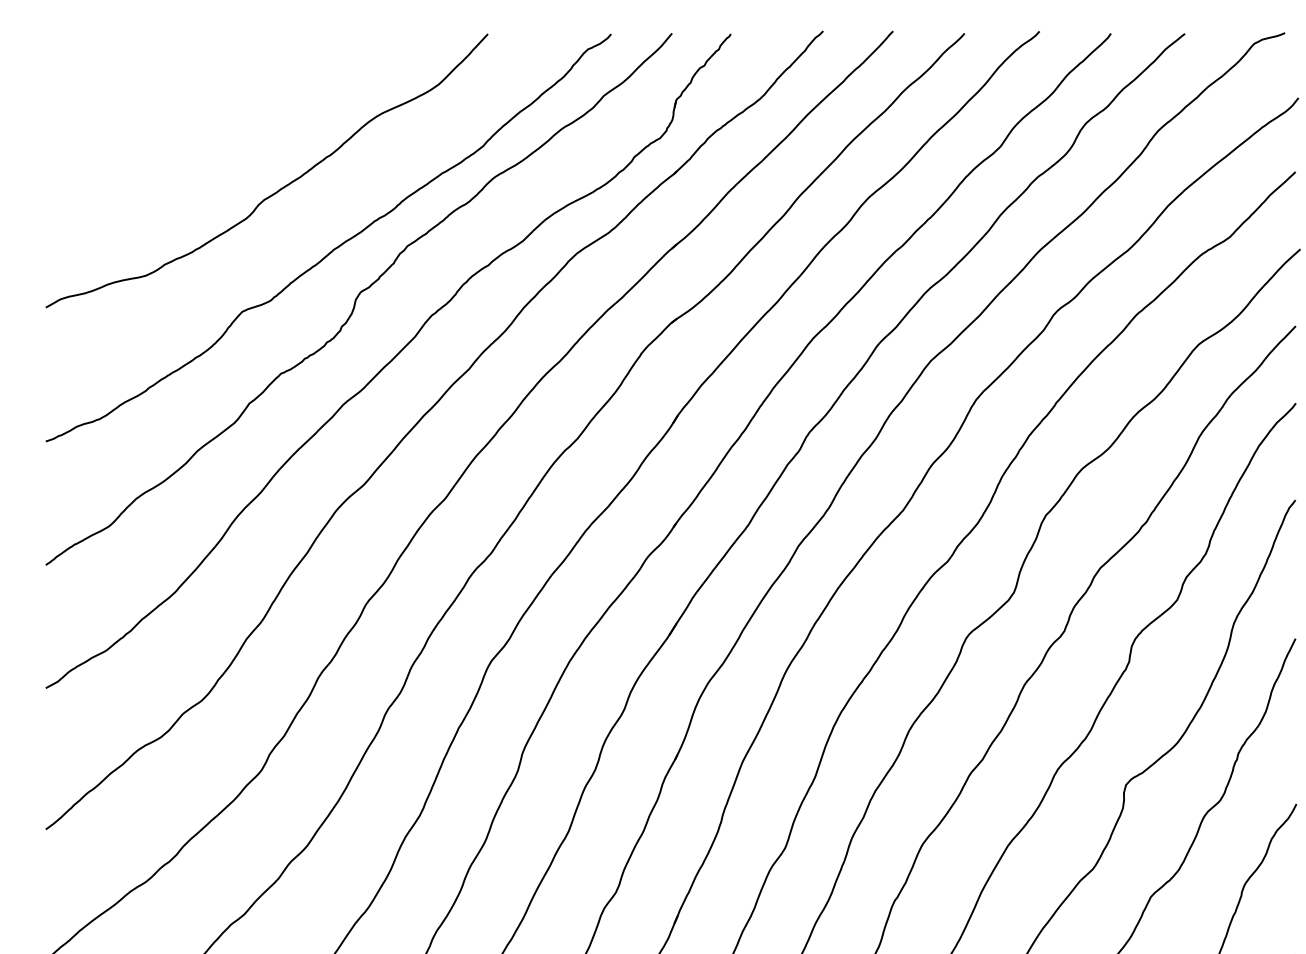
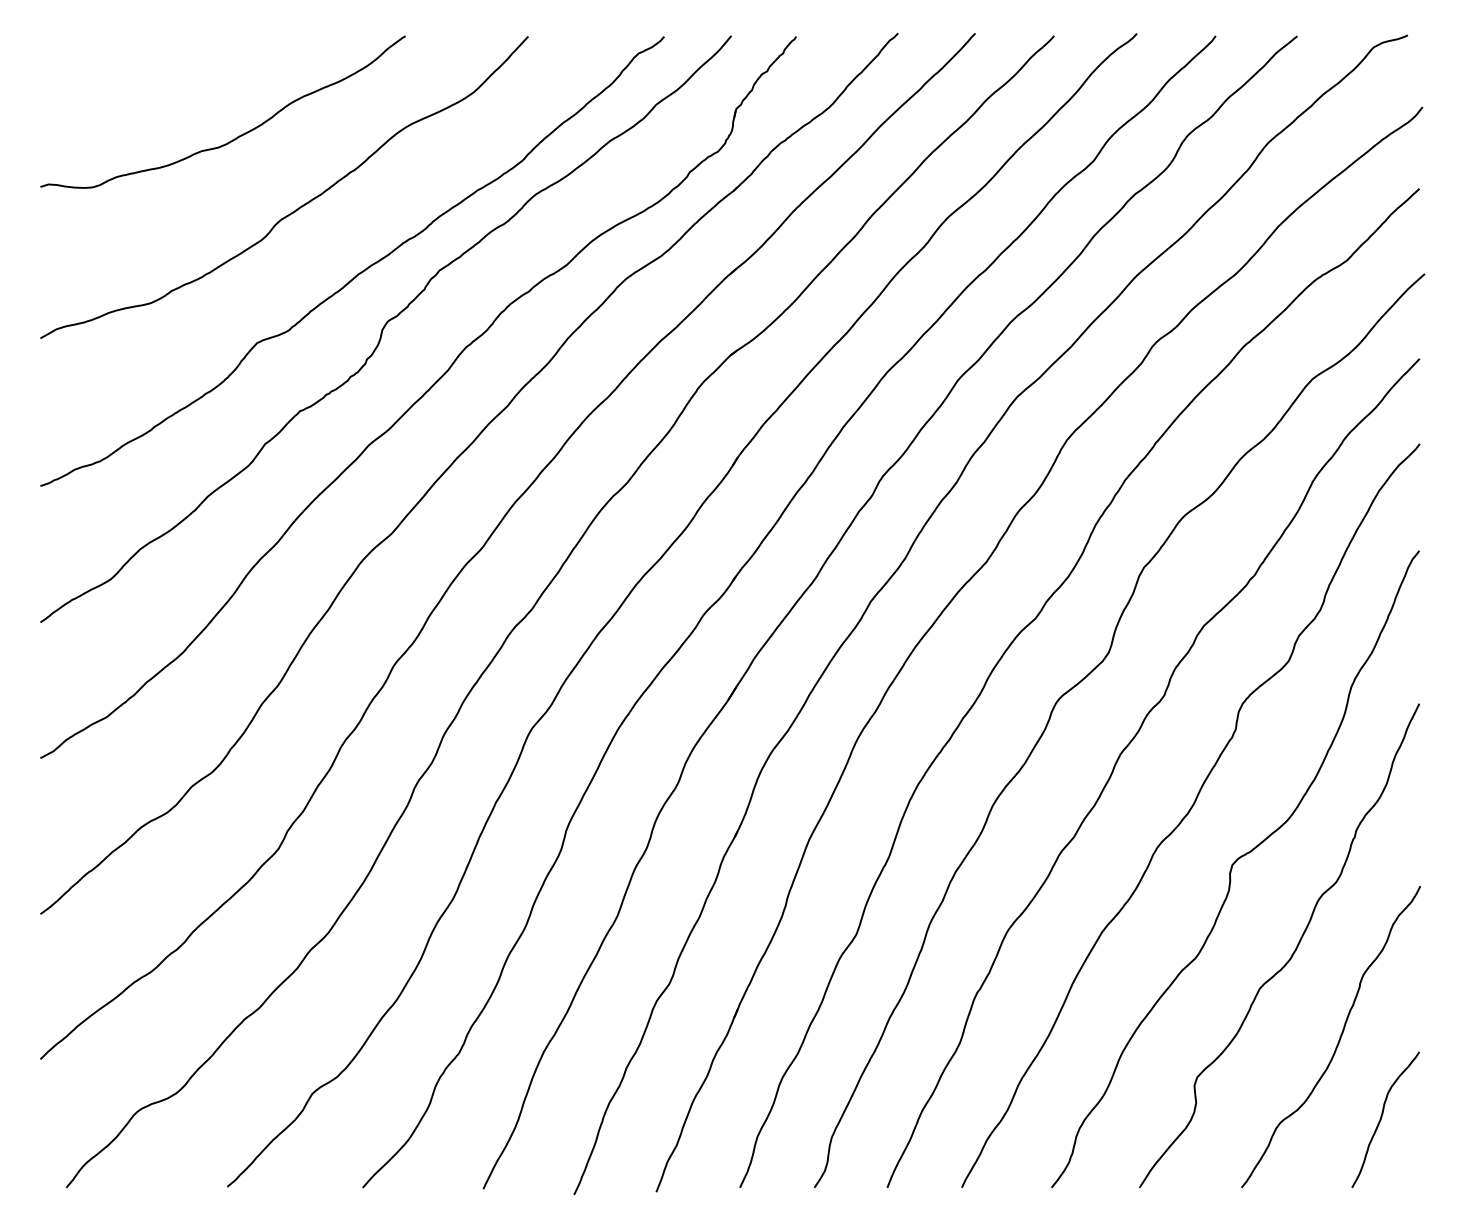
curve: (224, 124) -> (237, 136), added

